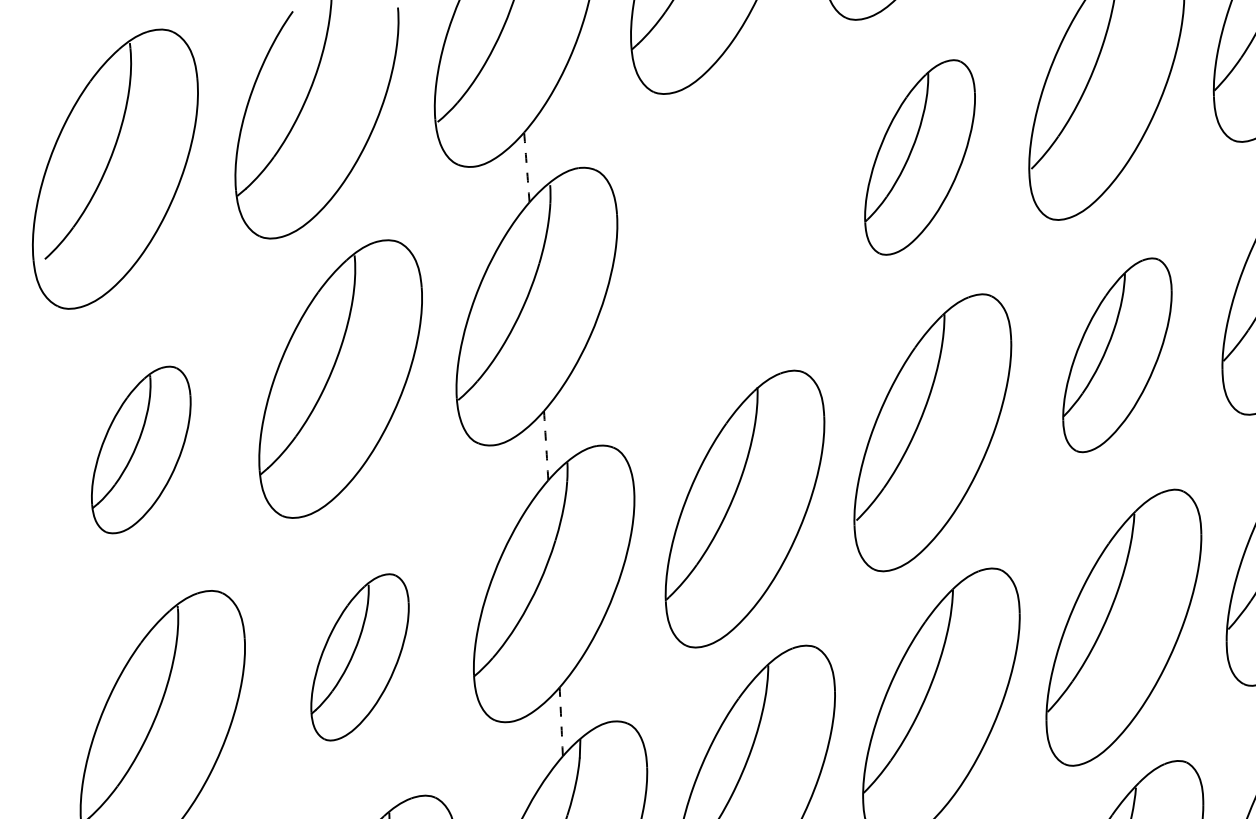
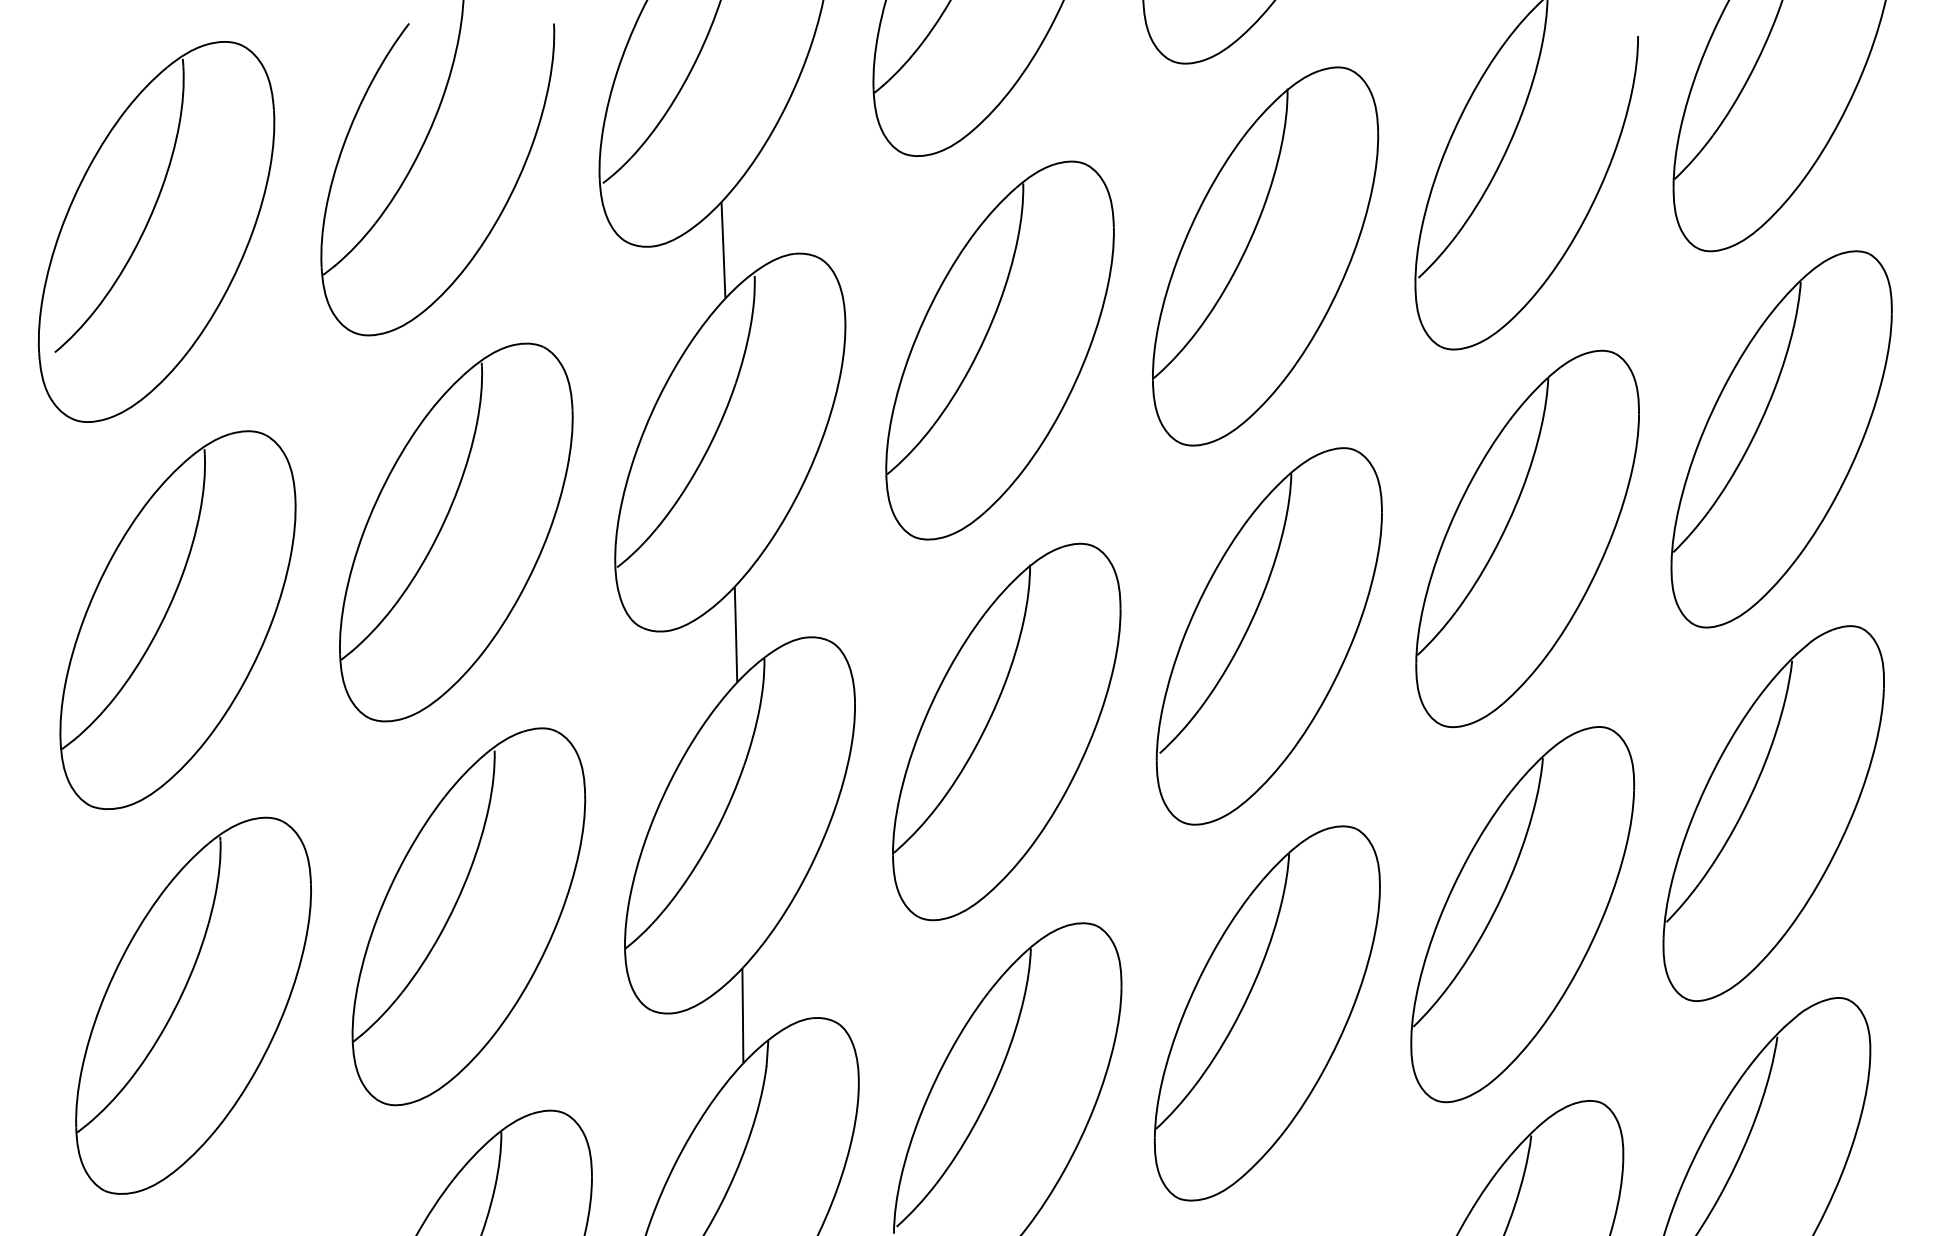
part: (919, 157) -> (1265, 256), size x1.43
arc: (526, 167) -> (723, 250), dashed -> solid
part: (729, 232) -> (999, 350), added
part: (1117, 354) -> (1527, 538), size x1.43
arc: (546, 445) -> (736, 634), dashed -> solid
part: (140, 449) -> (177, 619), size x1.67
part: (359, 657) -> (468, 916), size x1.67
arc: (560, 721) -> (742, 1015), dashed -> solid

